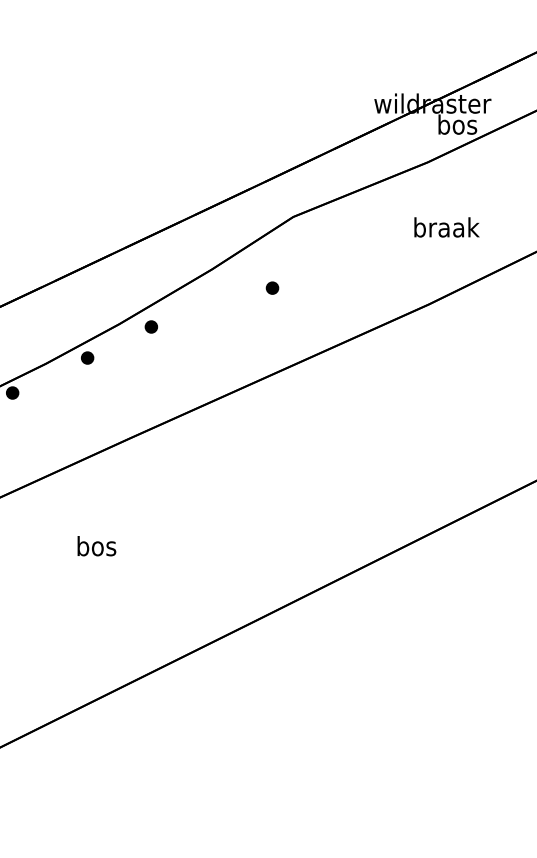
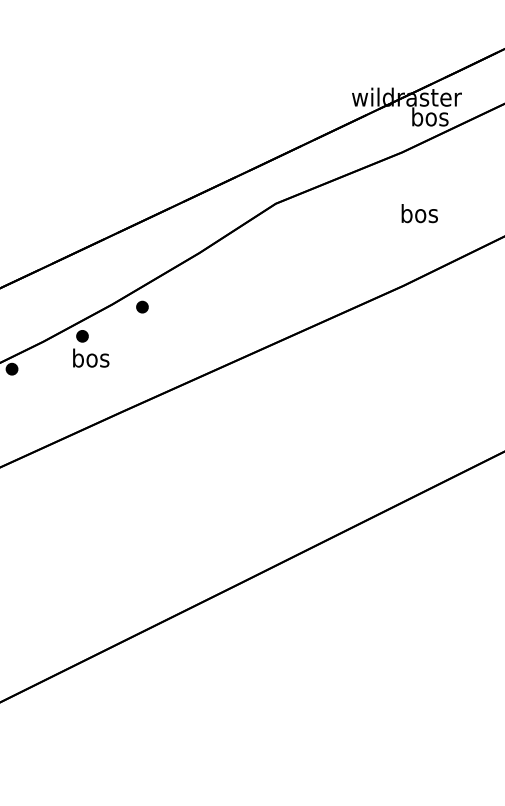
text: (446, 227) -> (419, 213), braak -> bos
part: (272, 288) -> (256, 270), removed
text: (97, 545) -> (91, 357), moved

